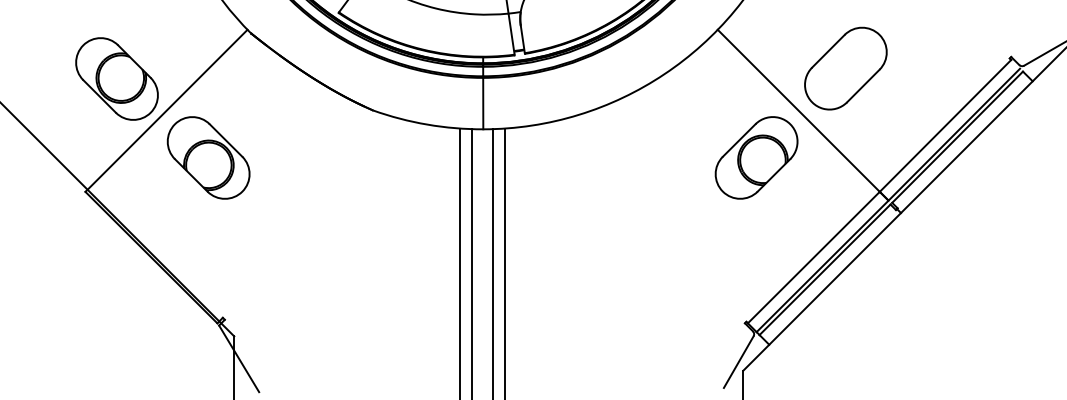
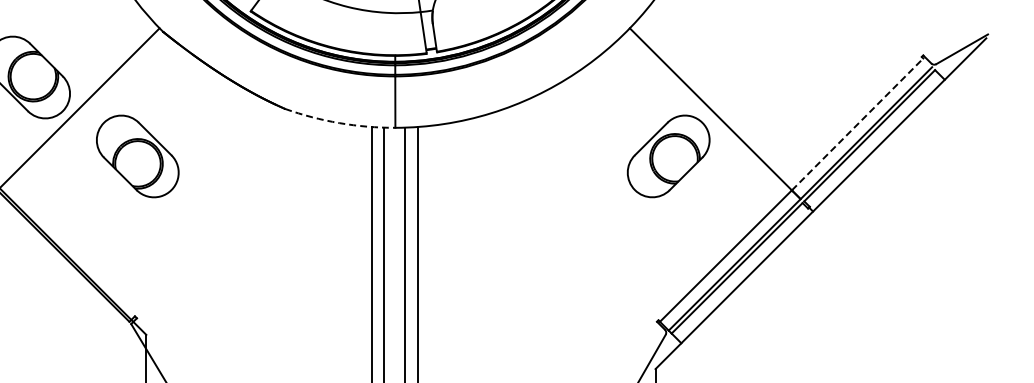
part: (845, 68) -> (757, 67), removed
arc: (427, 124) -> (339, 123), solid -> dashed
line: (945, 125) -> (857, 124), solid -> dashed
part: (208, 157) -> (137, 156), moved

